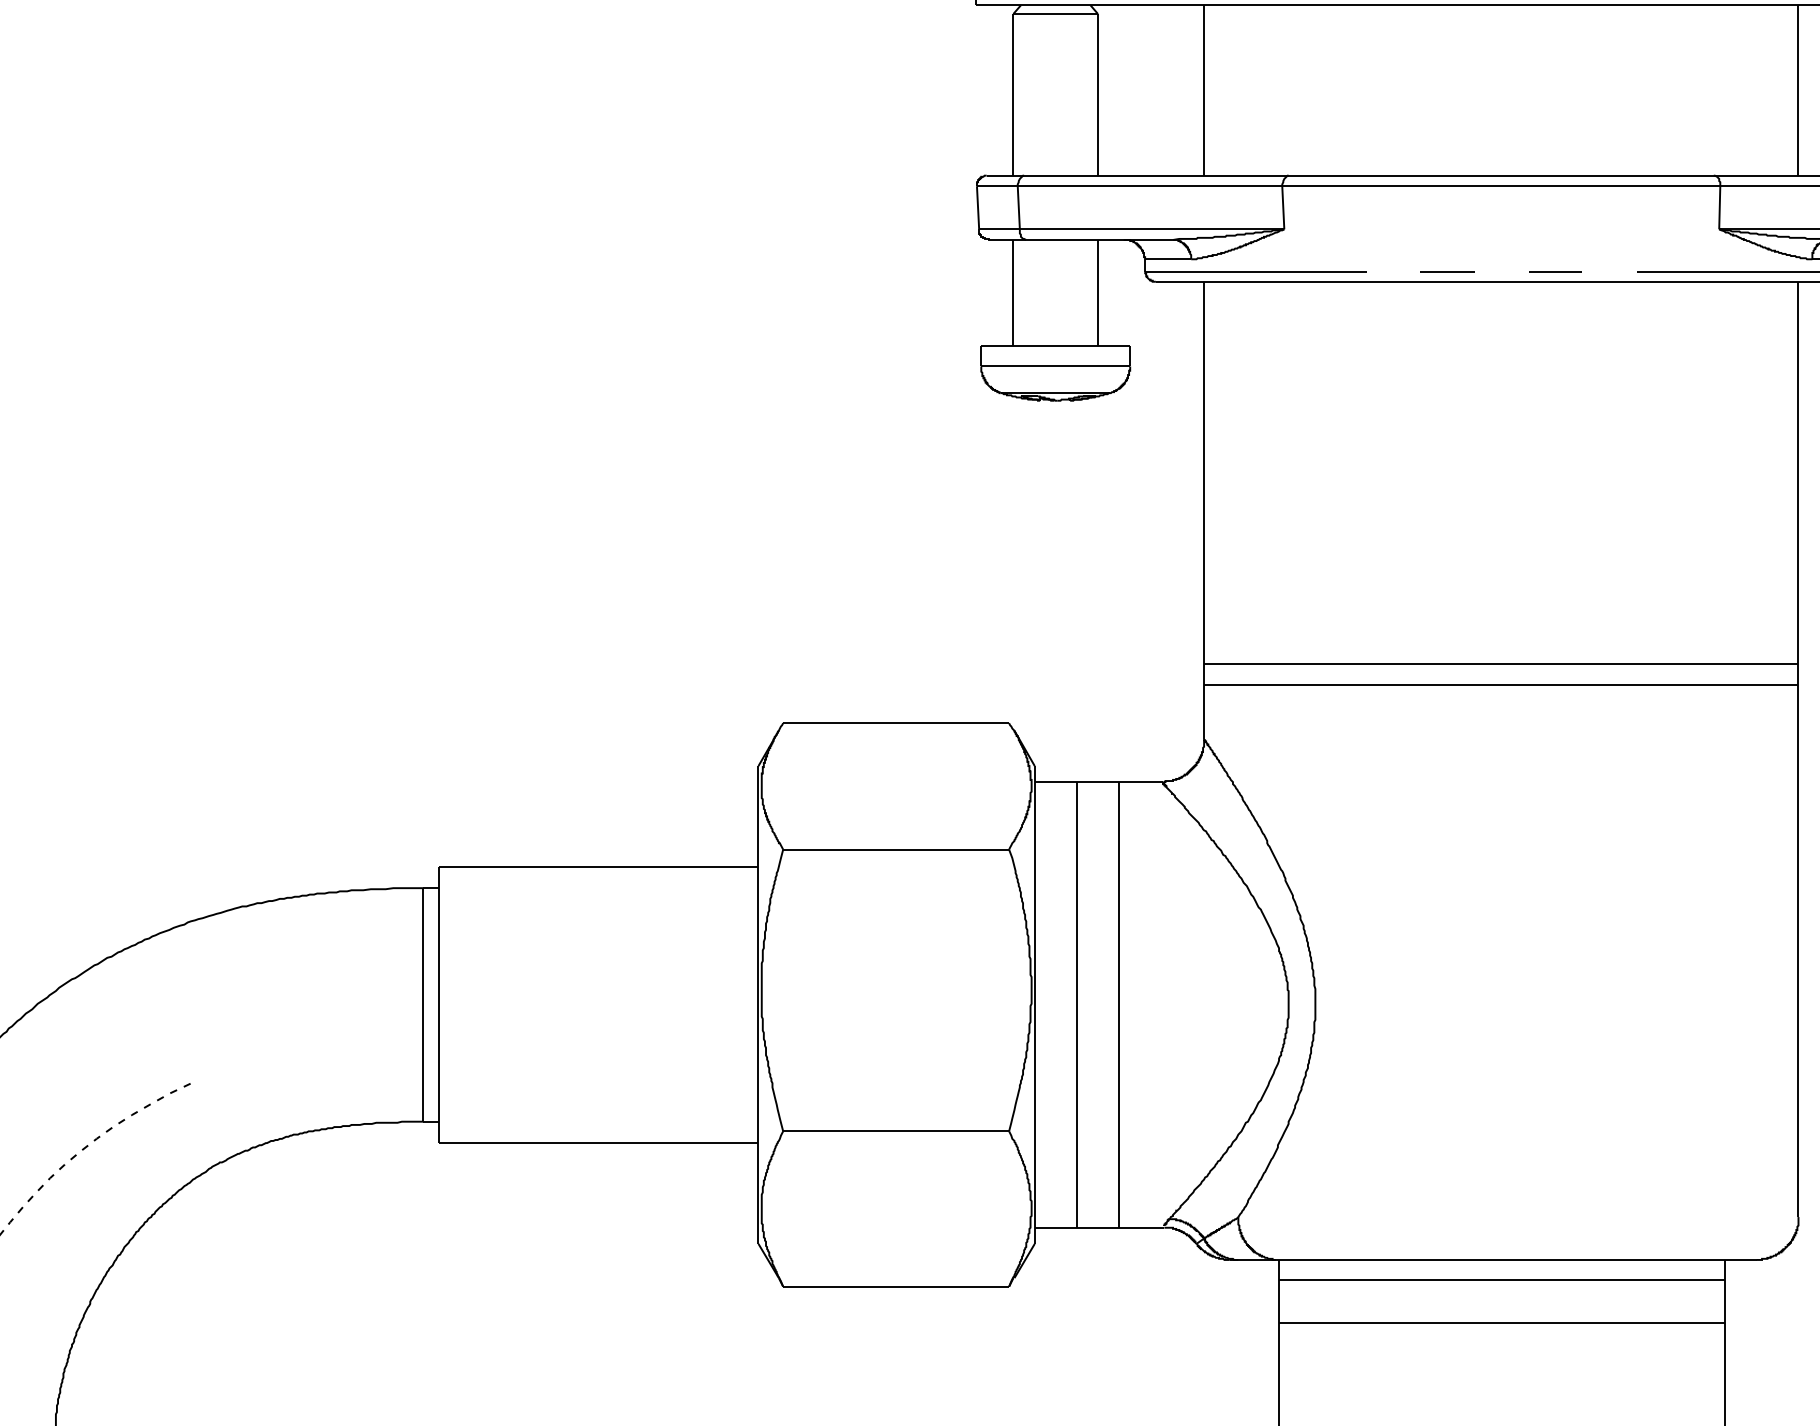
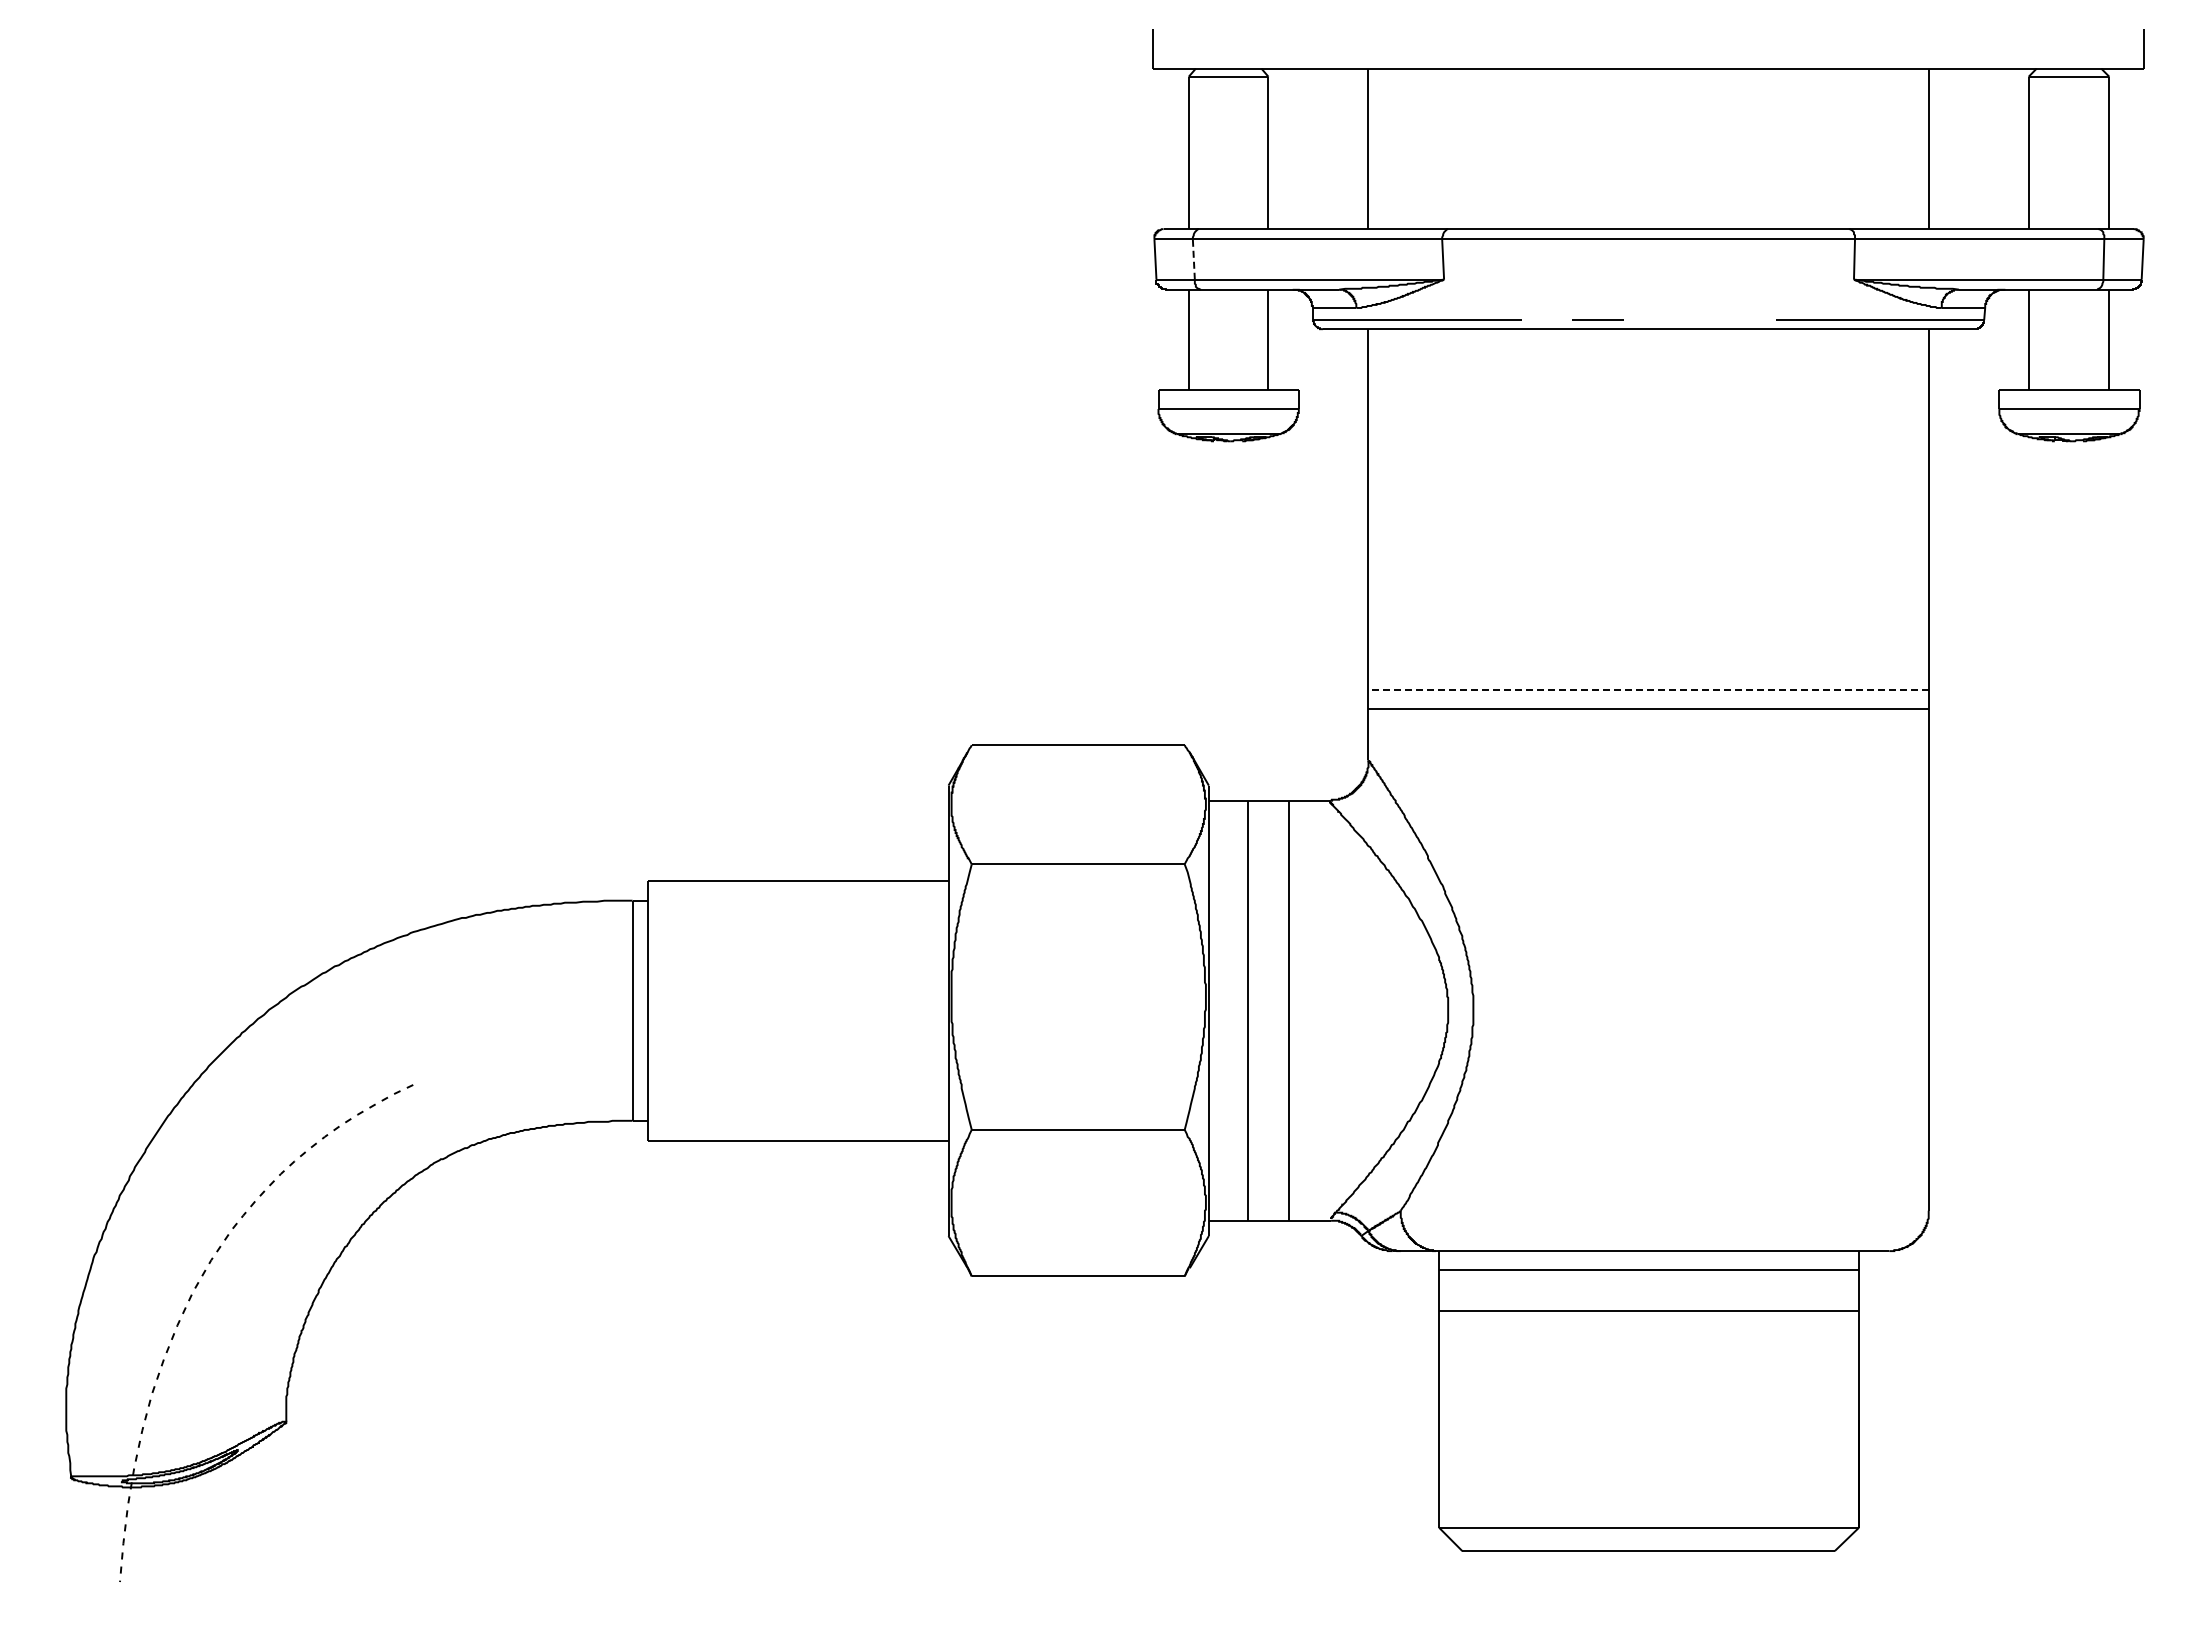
line: (1018, 207) -> (1193, 259), solid -> dashed
line: (1555, 271) -> (1699, 319), removed
line: (1501, 664) -> (1648, 689), solid -> dashed

